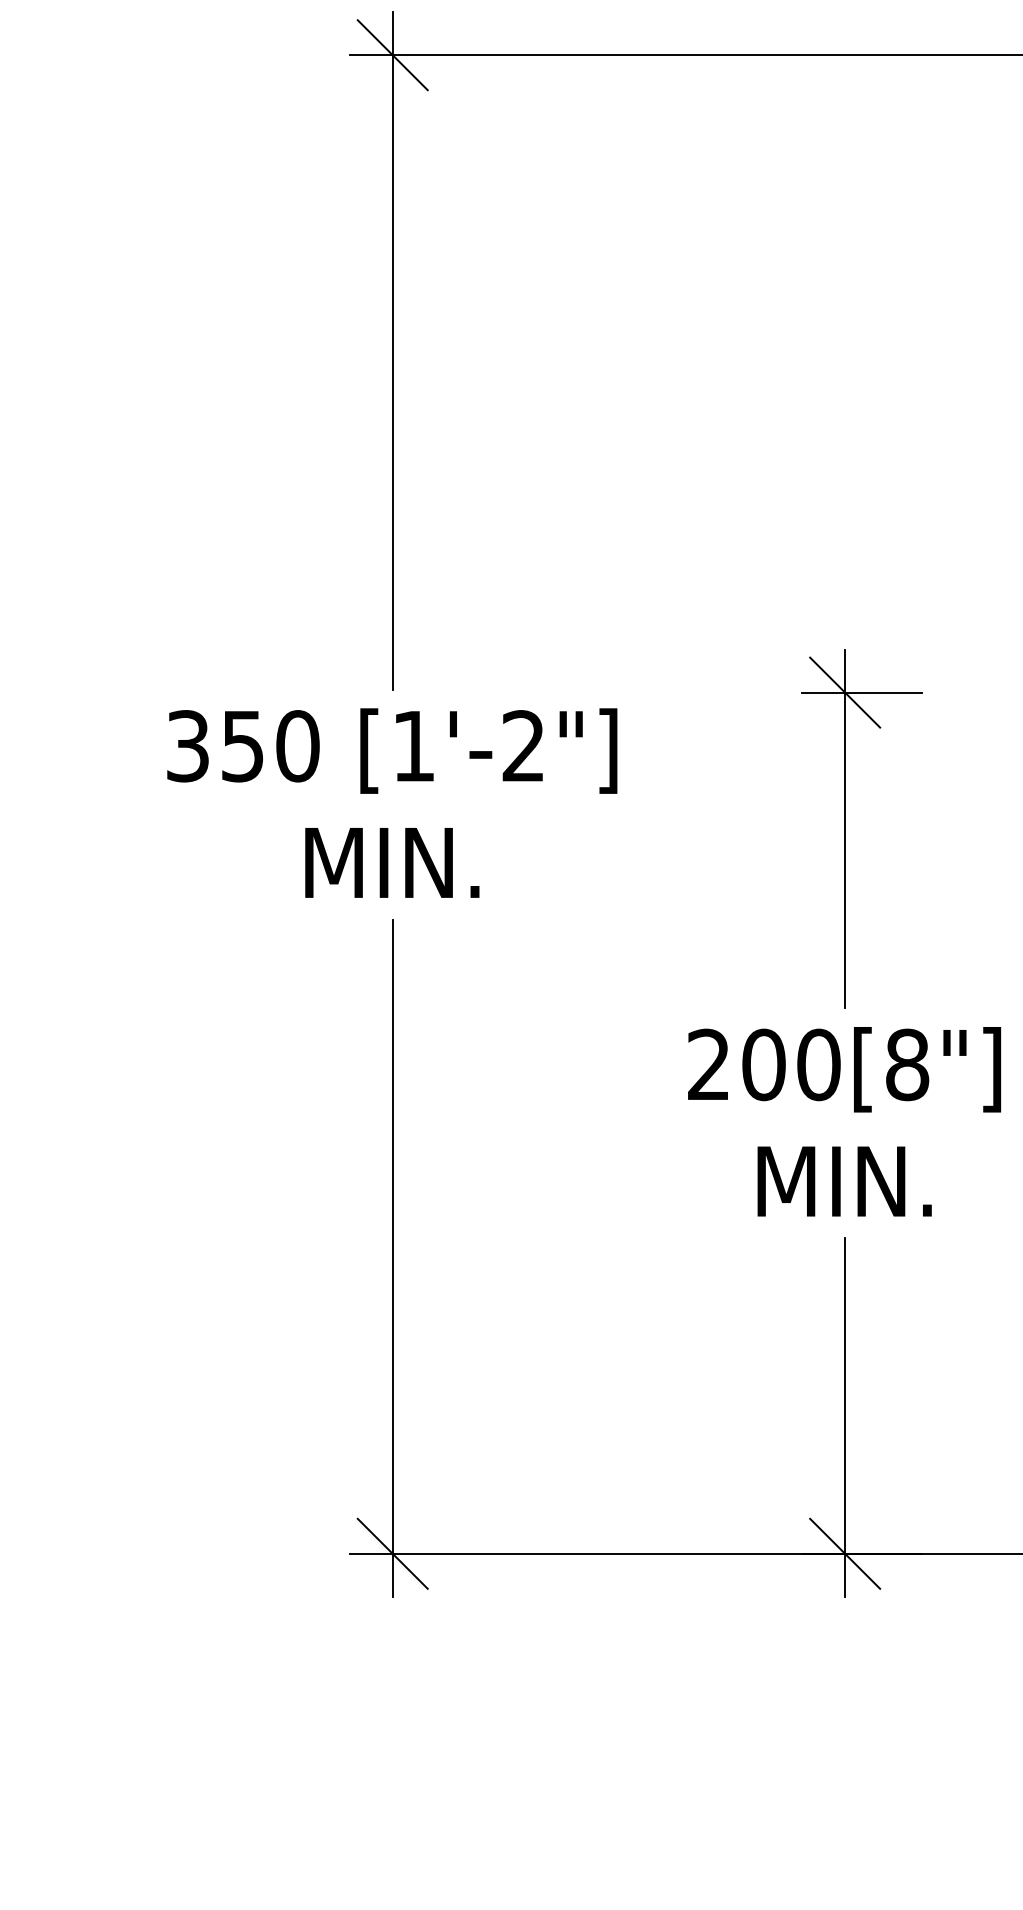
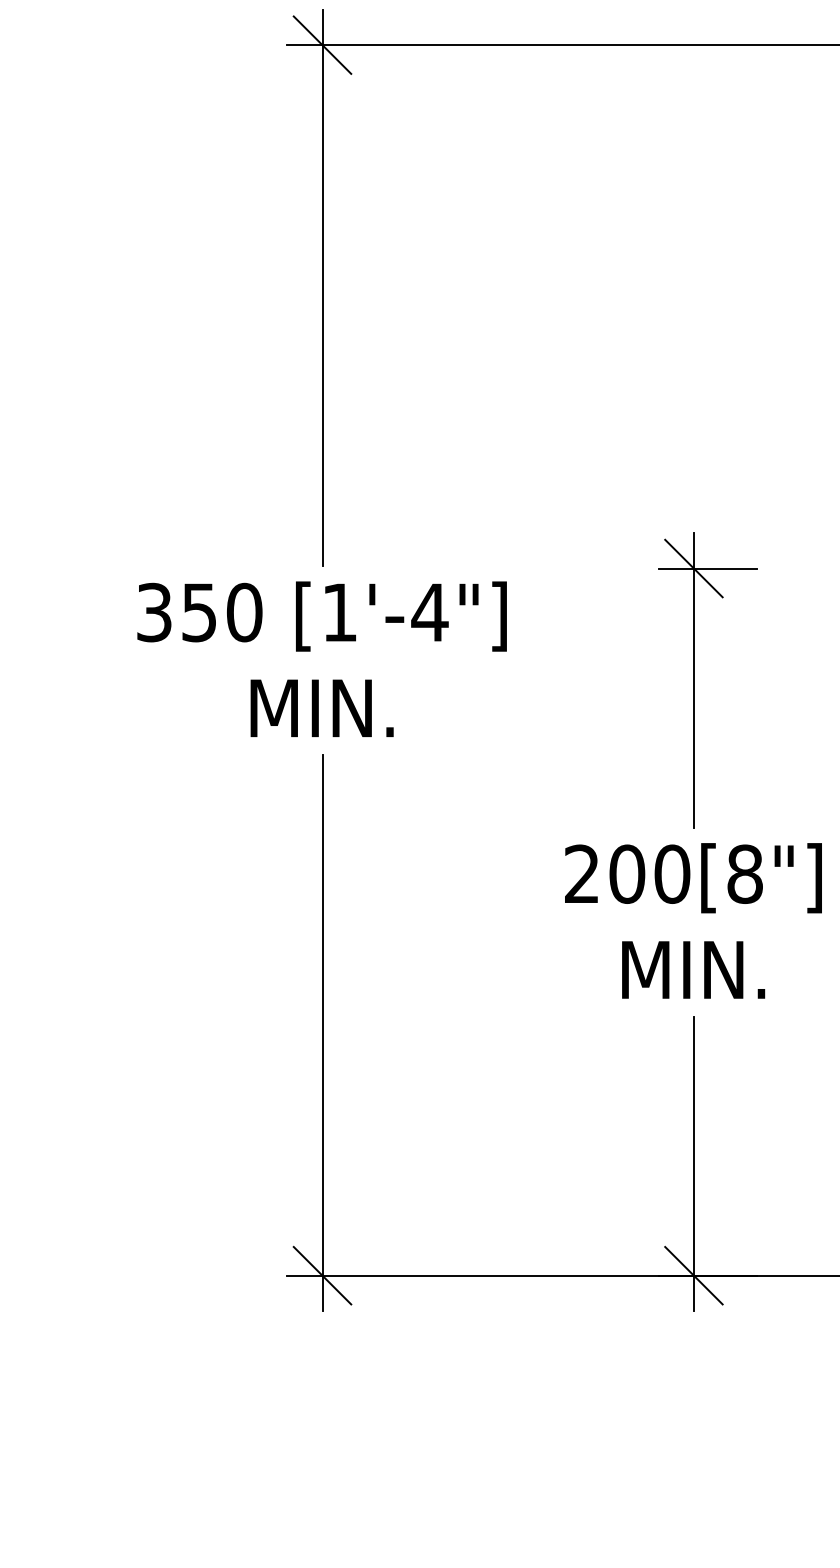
text: (523, 745) -> (429, 611), [1'-2"] -> [1'-4"]

